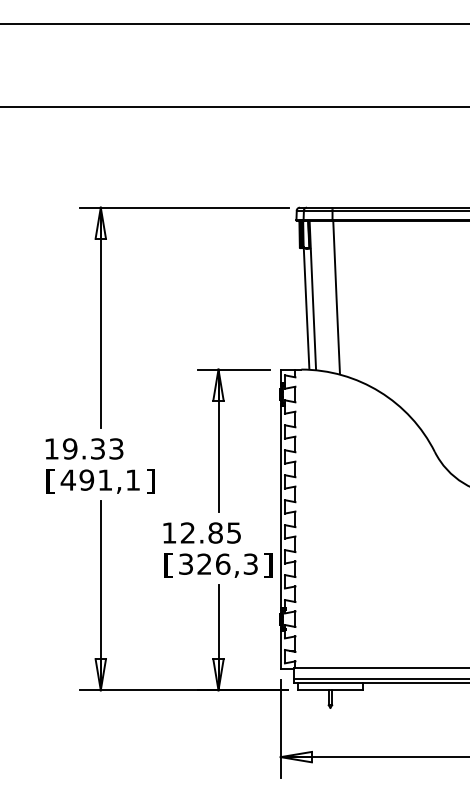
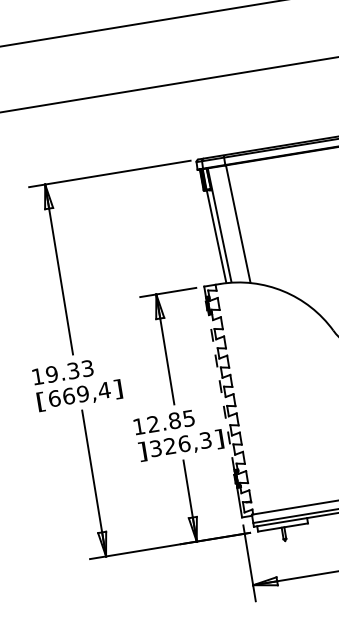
text: (100, 479) -> (79, 394), 491,1 -> 669,4
line: (280, 506) -> (221, 392), solid -> dashed
text: (168, 565) -> (142, 451), [ -> ]

